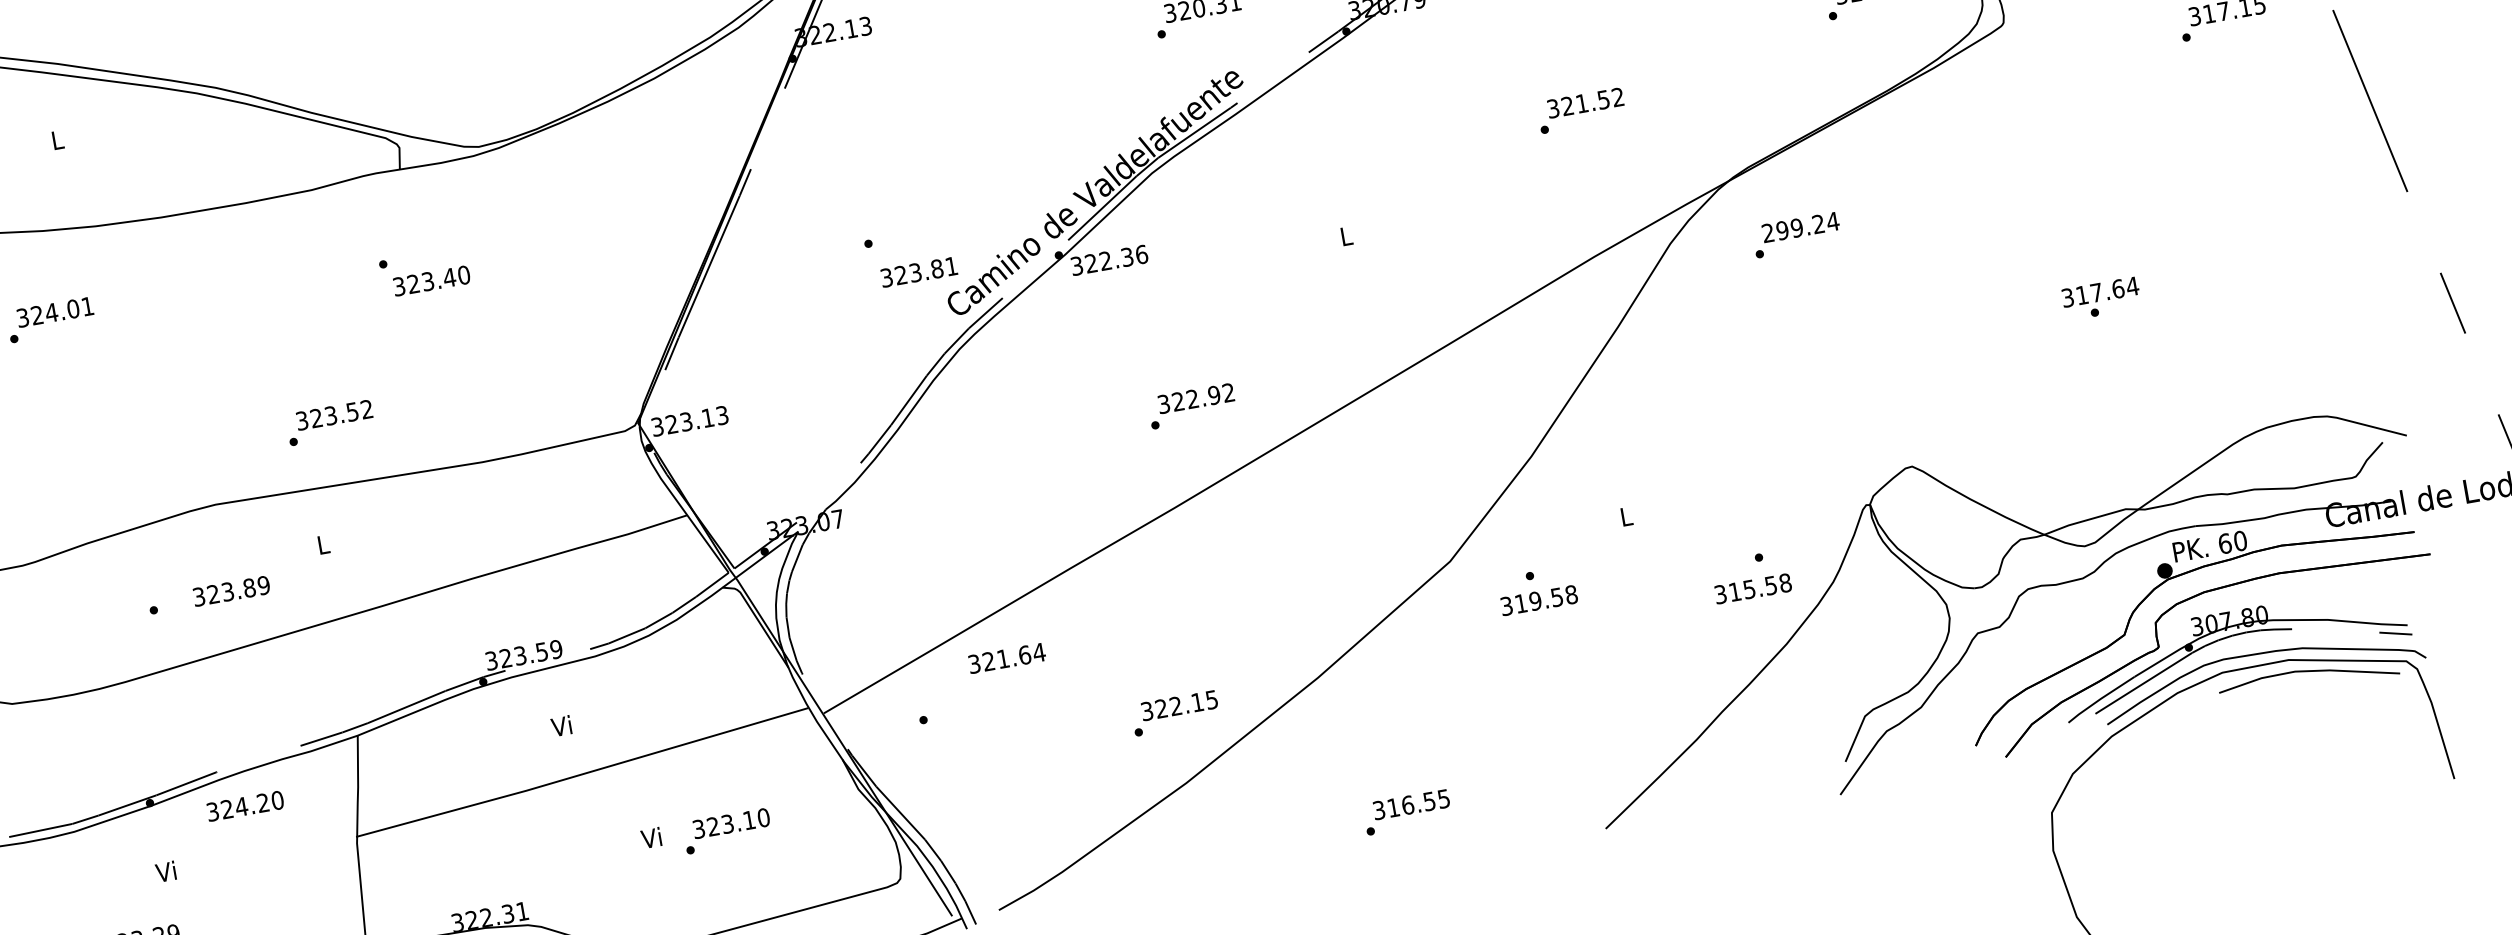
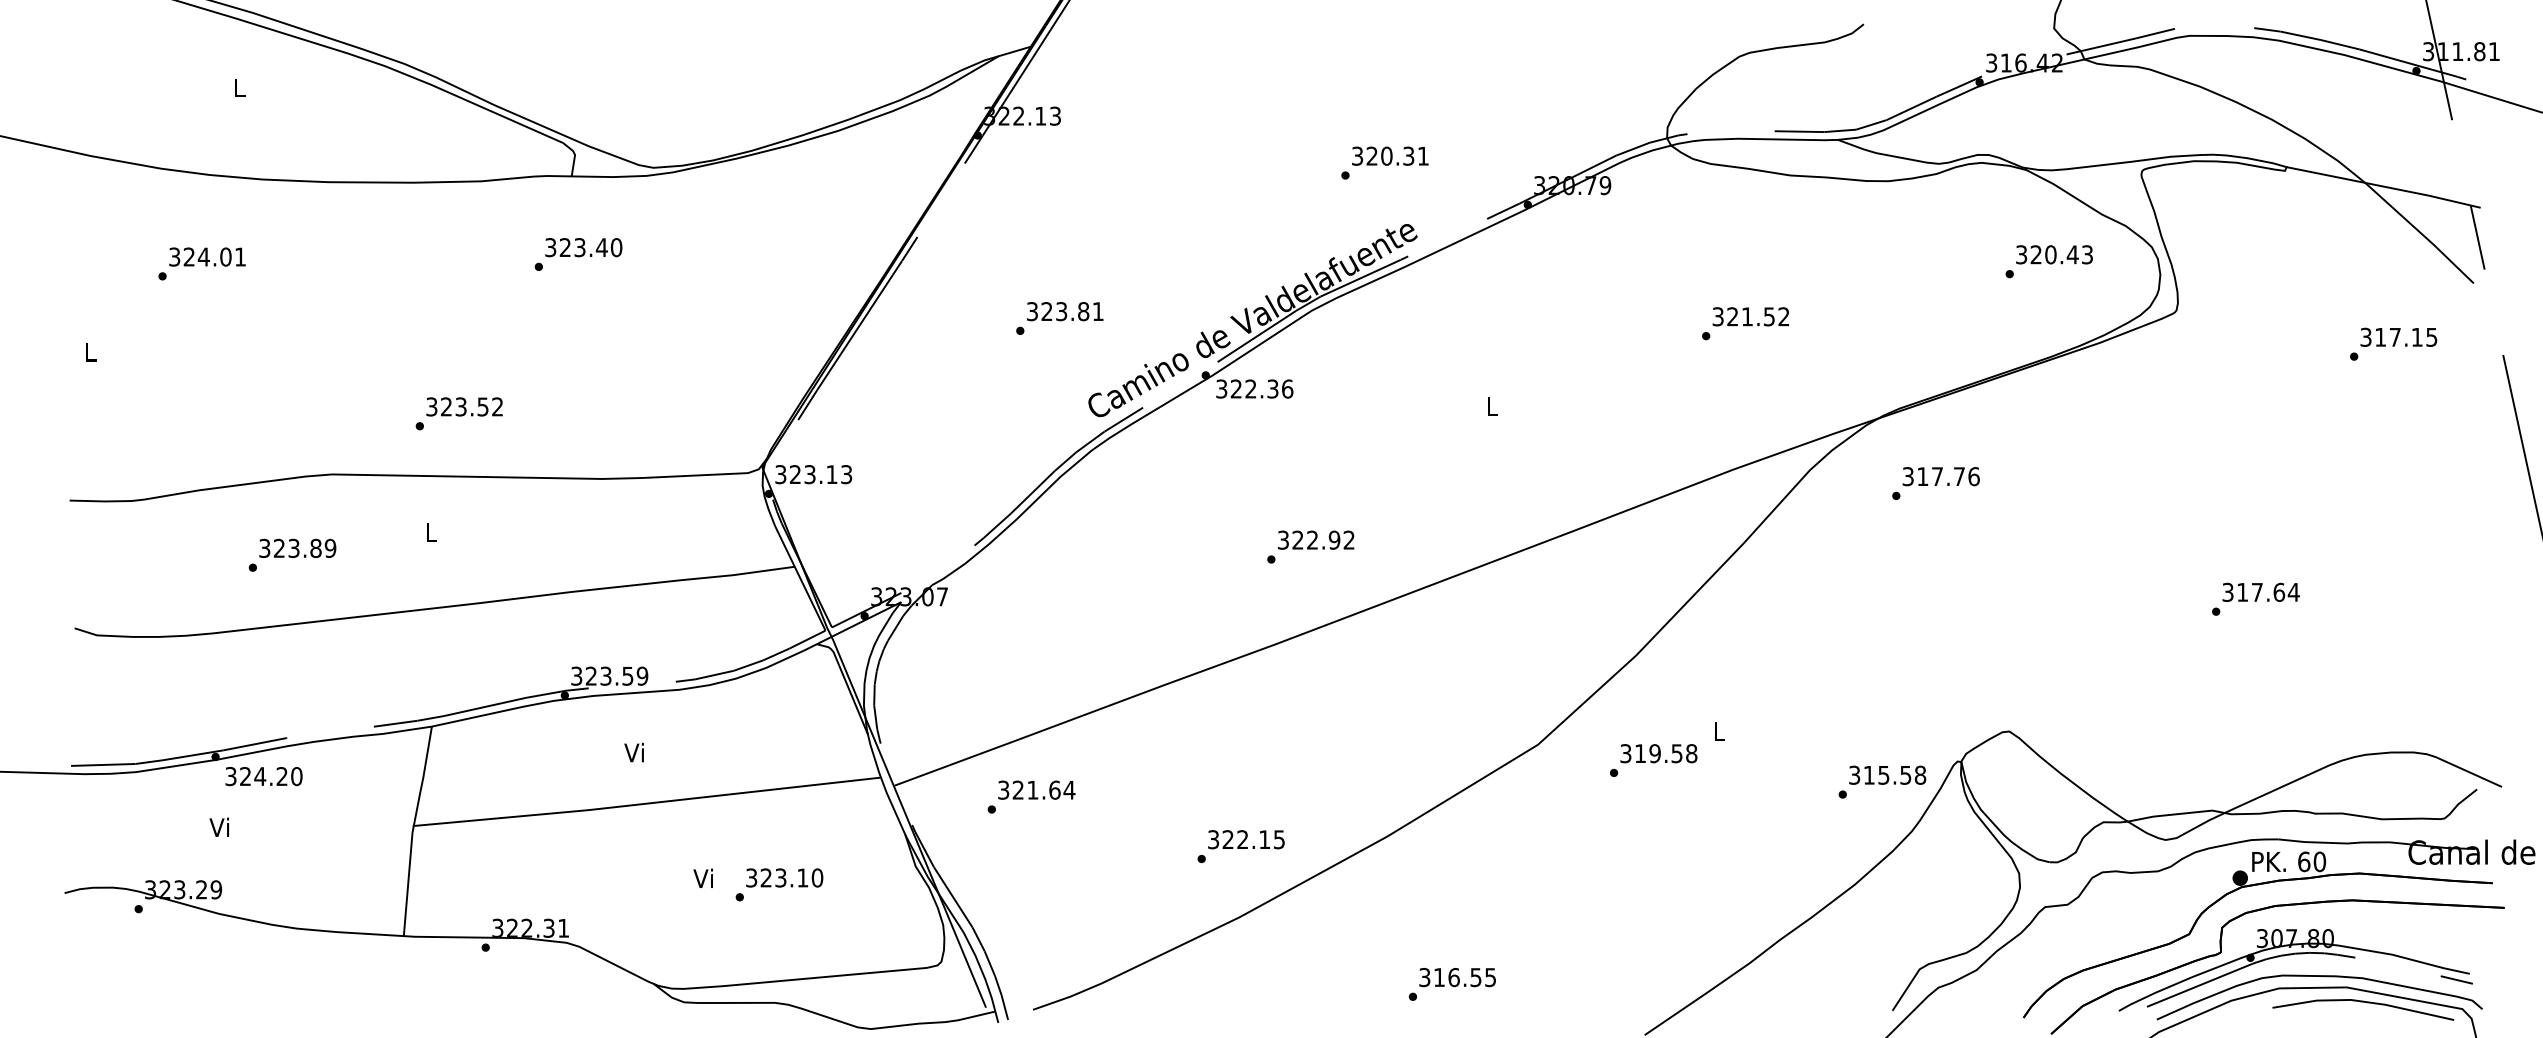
text: (1800, 227) -> (1941, 476), 299.24 -> 317.76
text: (919, 271) -> (1065, 311), moved
text: (431, 280) -> (583, 247), moved
text: (2099, 291) -> (2260, 591), moved
text: (1752, 588) -> (1887, 774), moved
text: (231, 590) -> (297, 547), moved
text: (1538, 600) -> (1658, 753), moved
text: (1006, 657) -> (1036, 789), moved
text: (244, 806) -> (263, 776), moved

